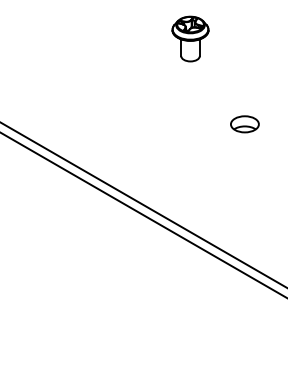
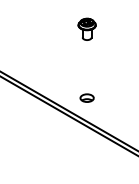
part: (243, 122) -> (86, 97), moved

